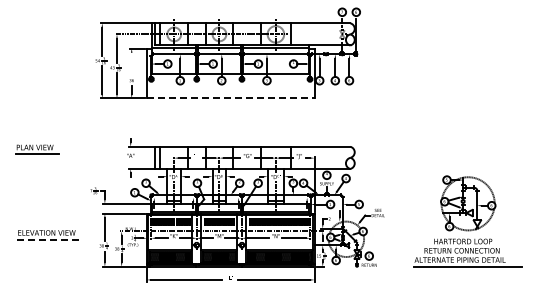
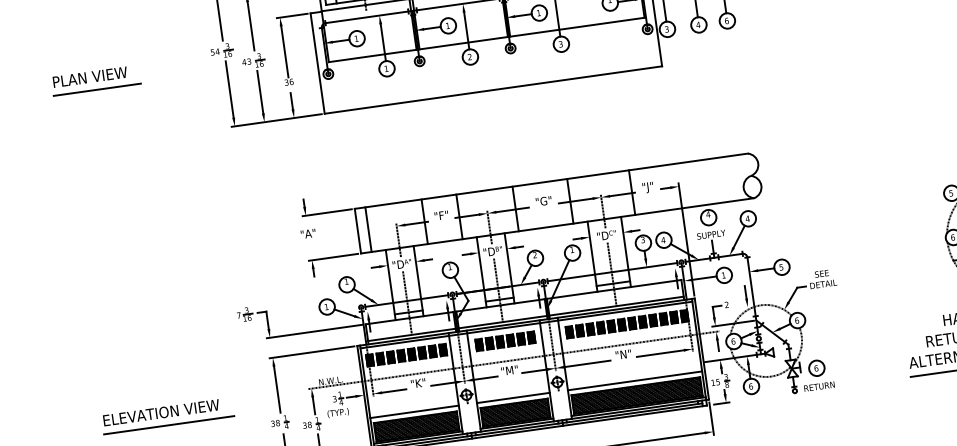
line: (131, 65) -> (284, 51), added
line: (230, 98) -> (492, 90), dashed -> solid
part: (37, 149) -> (95, 80), moved
line: (50, 239) -> (170, 425), dashed -> solid

